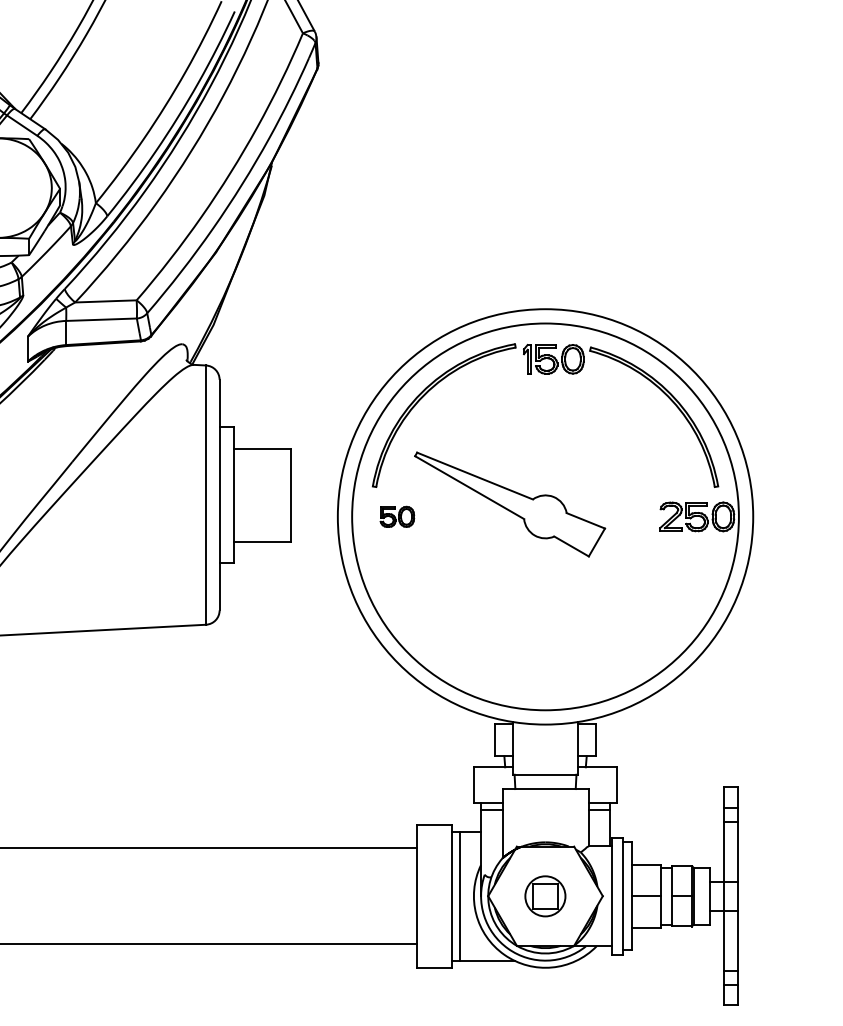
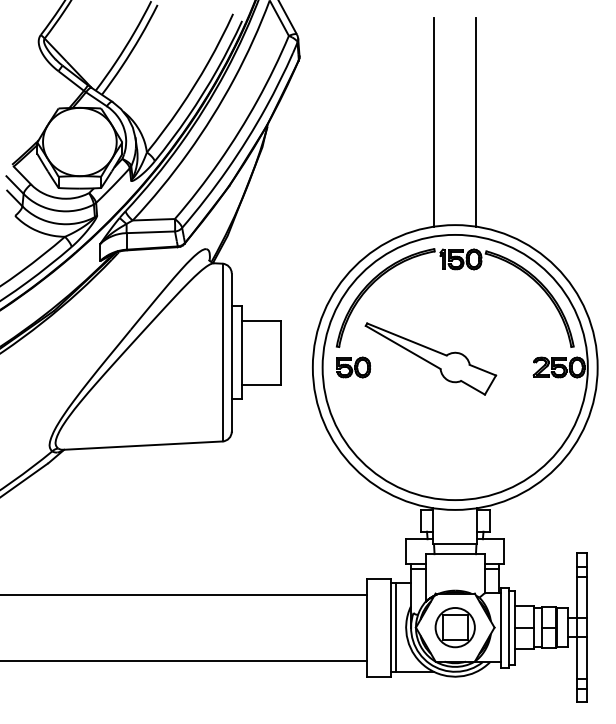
line: (515, 159) -> (434, 122), added
line: (576, 159) -> (476, 122), added
part: (397, 516) -> (353, 367), size x1.43
part: (544, 896) -> (454, 627), size x1.43

